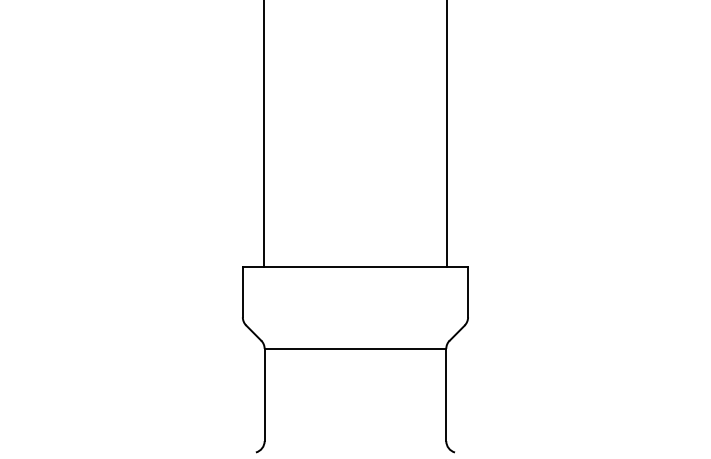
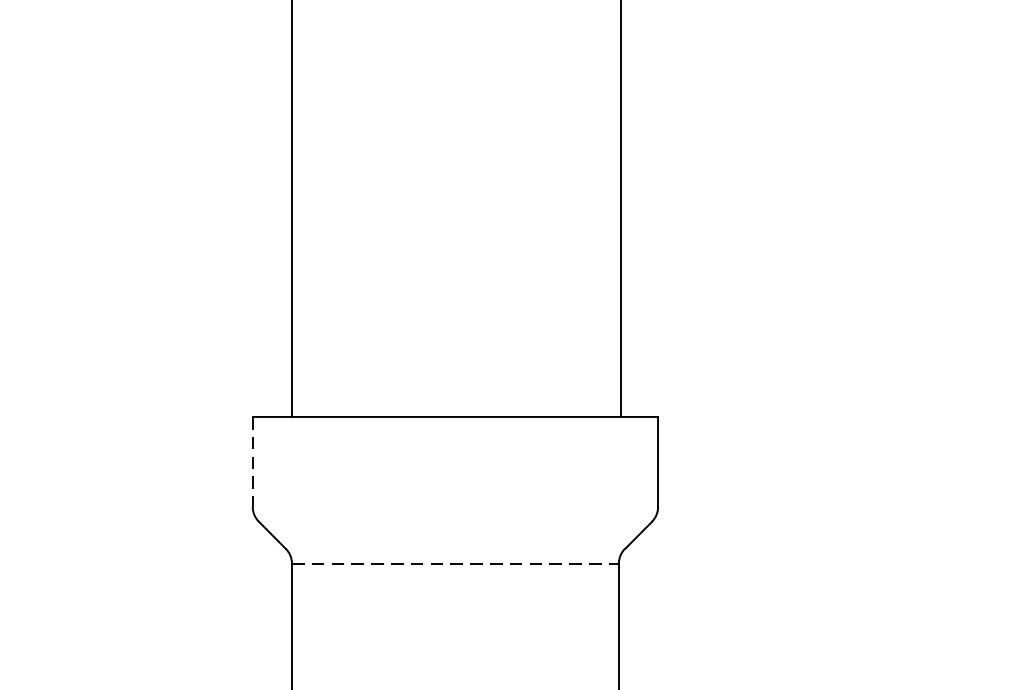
line: (242, 292) -> (252, 462), solid -> dashed
line: (355, 348) -> (455, 563), solid -> dashed

